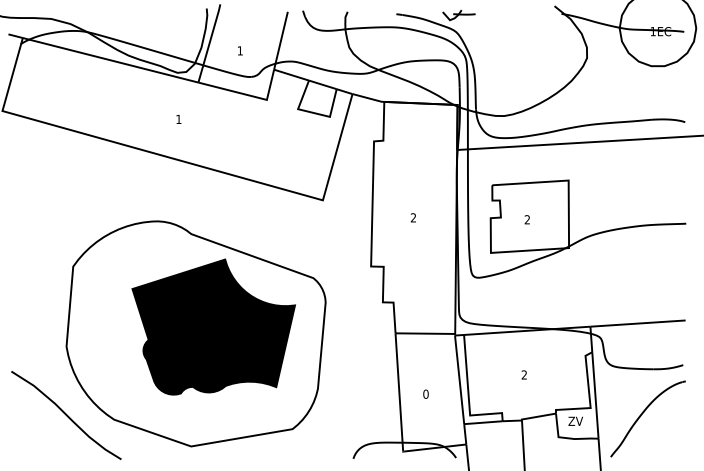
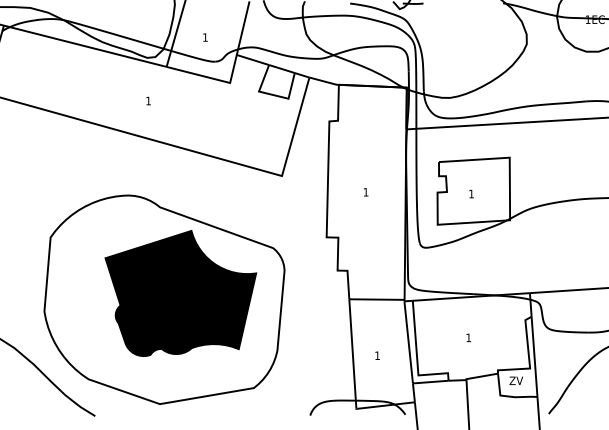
text: (412, 217) -> (365, 191), 2 -> 1
text: (526, 219) -> (470, 193), 2 -> 1
text: (523, 374) -> (467, 337), 2 -> 1
text: (425, 393) -> (377, 355), 0 -> 1

